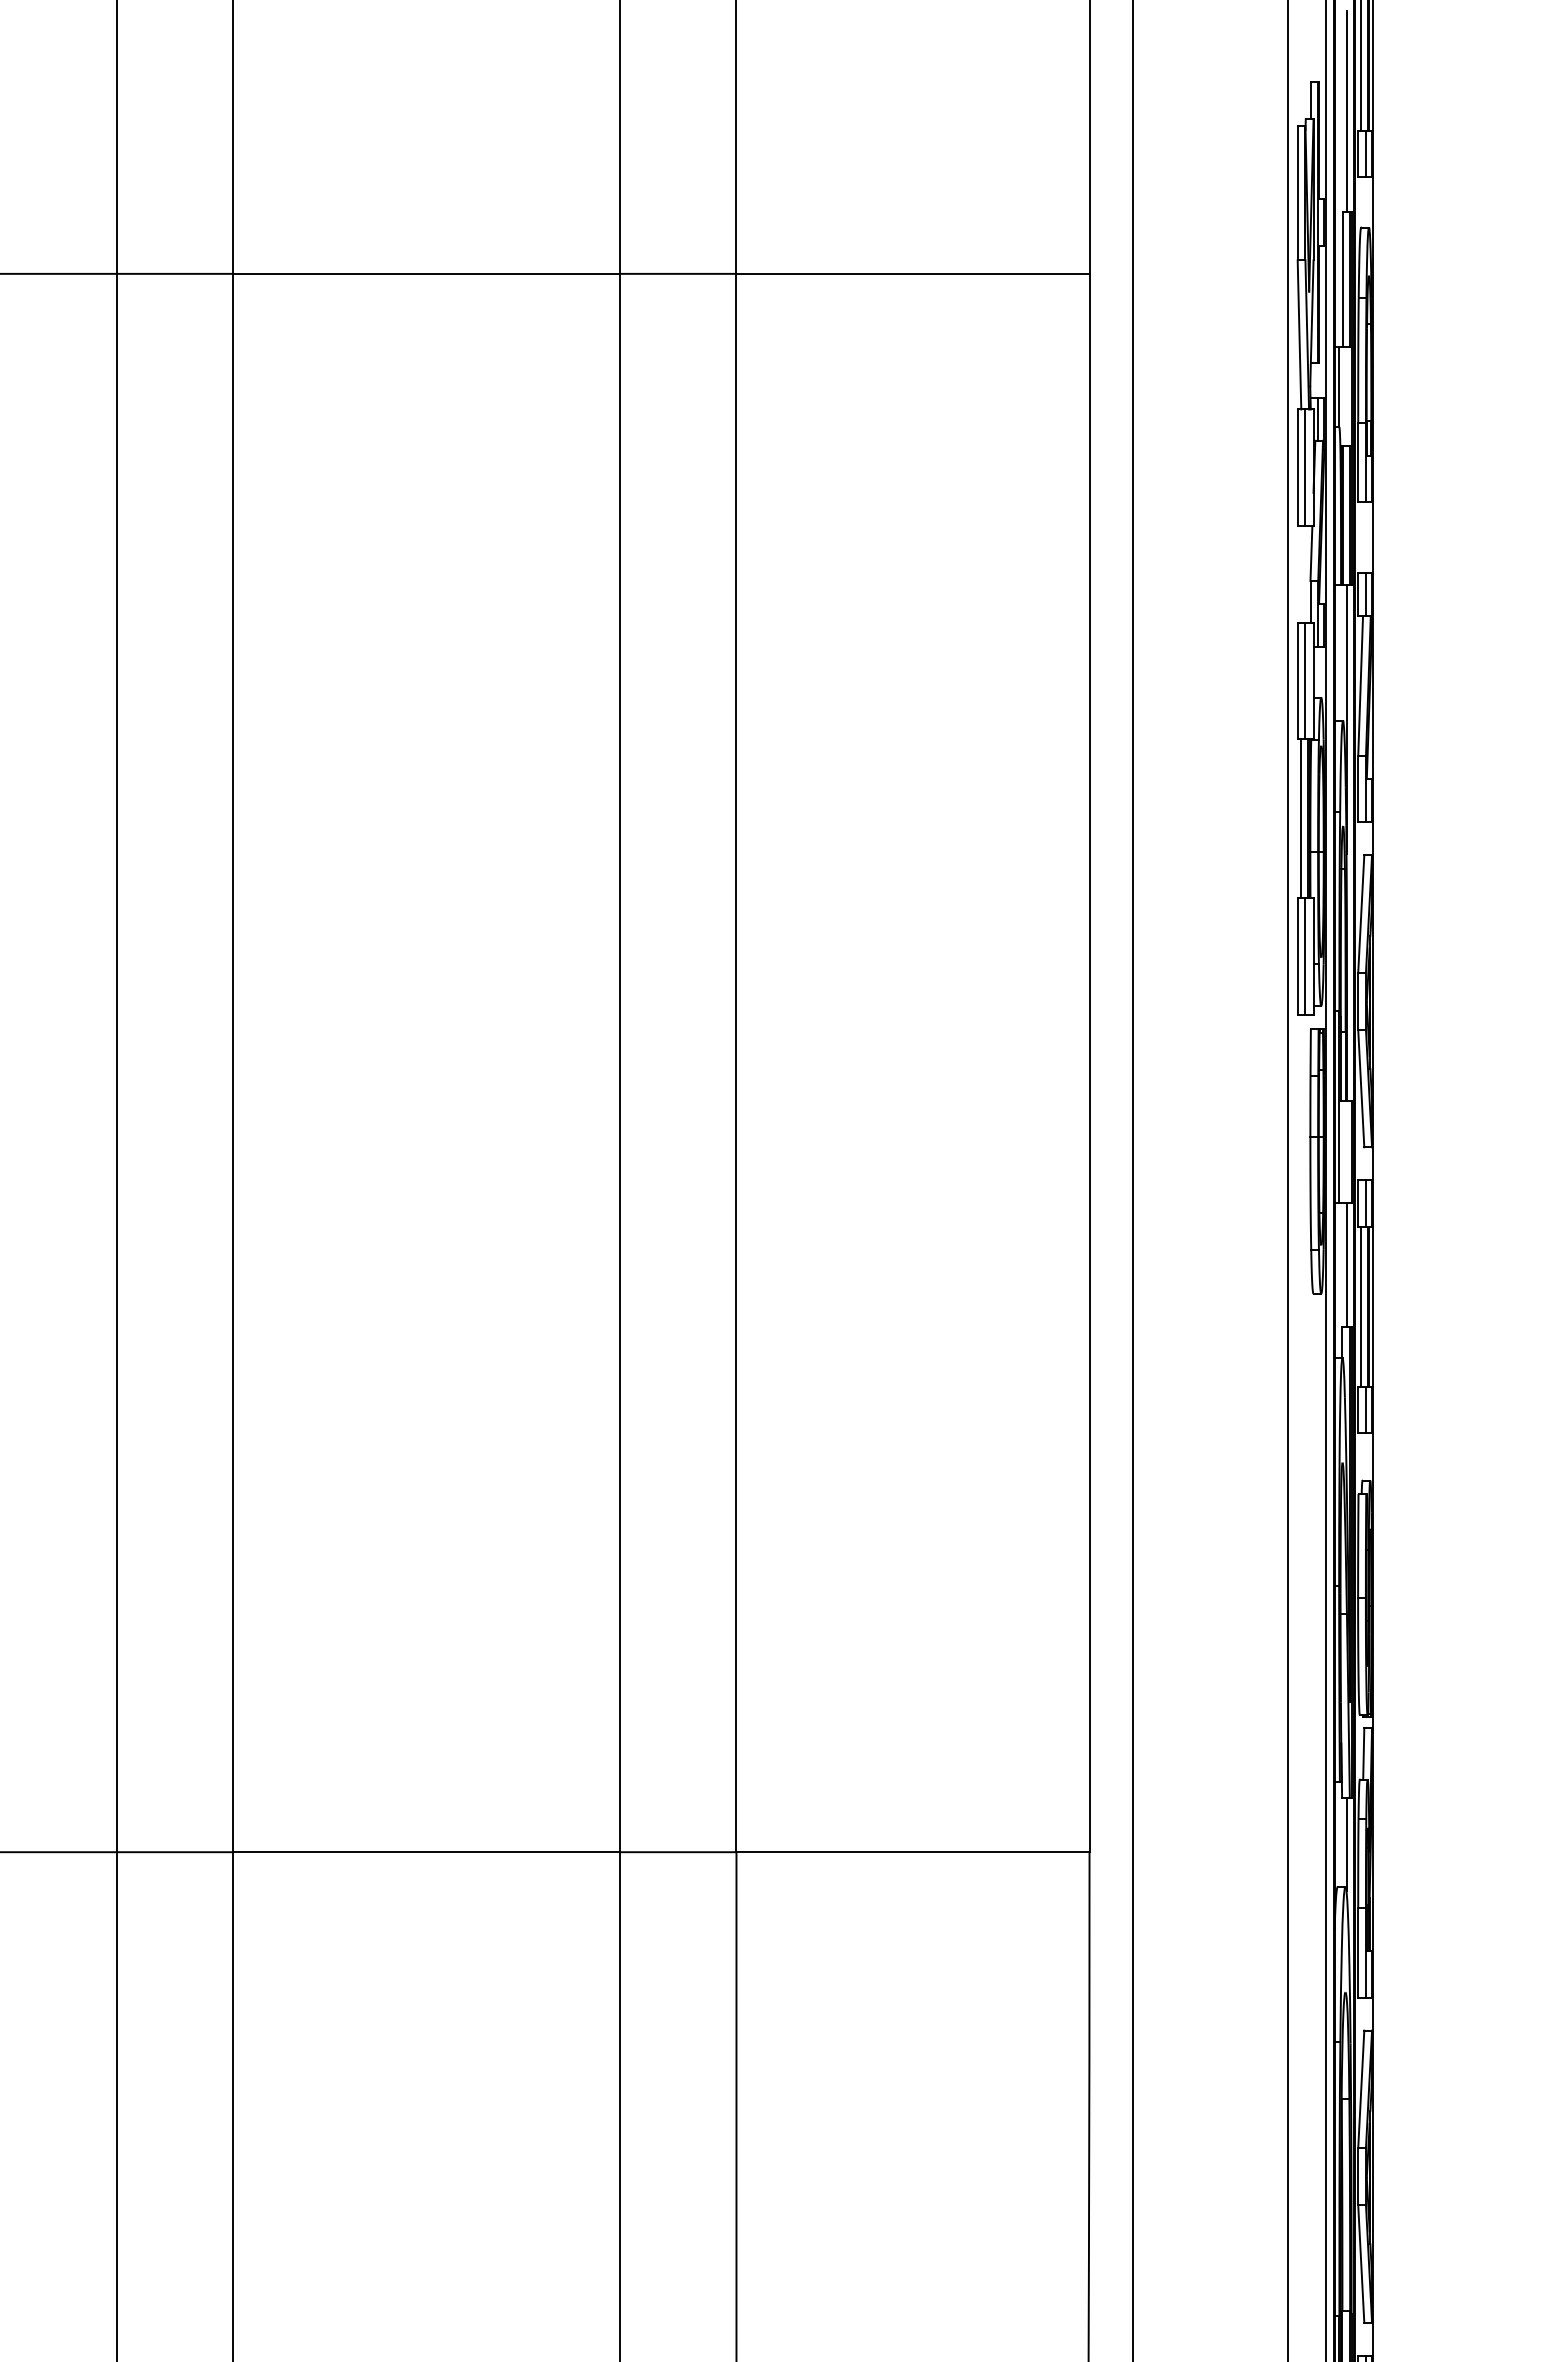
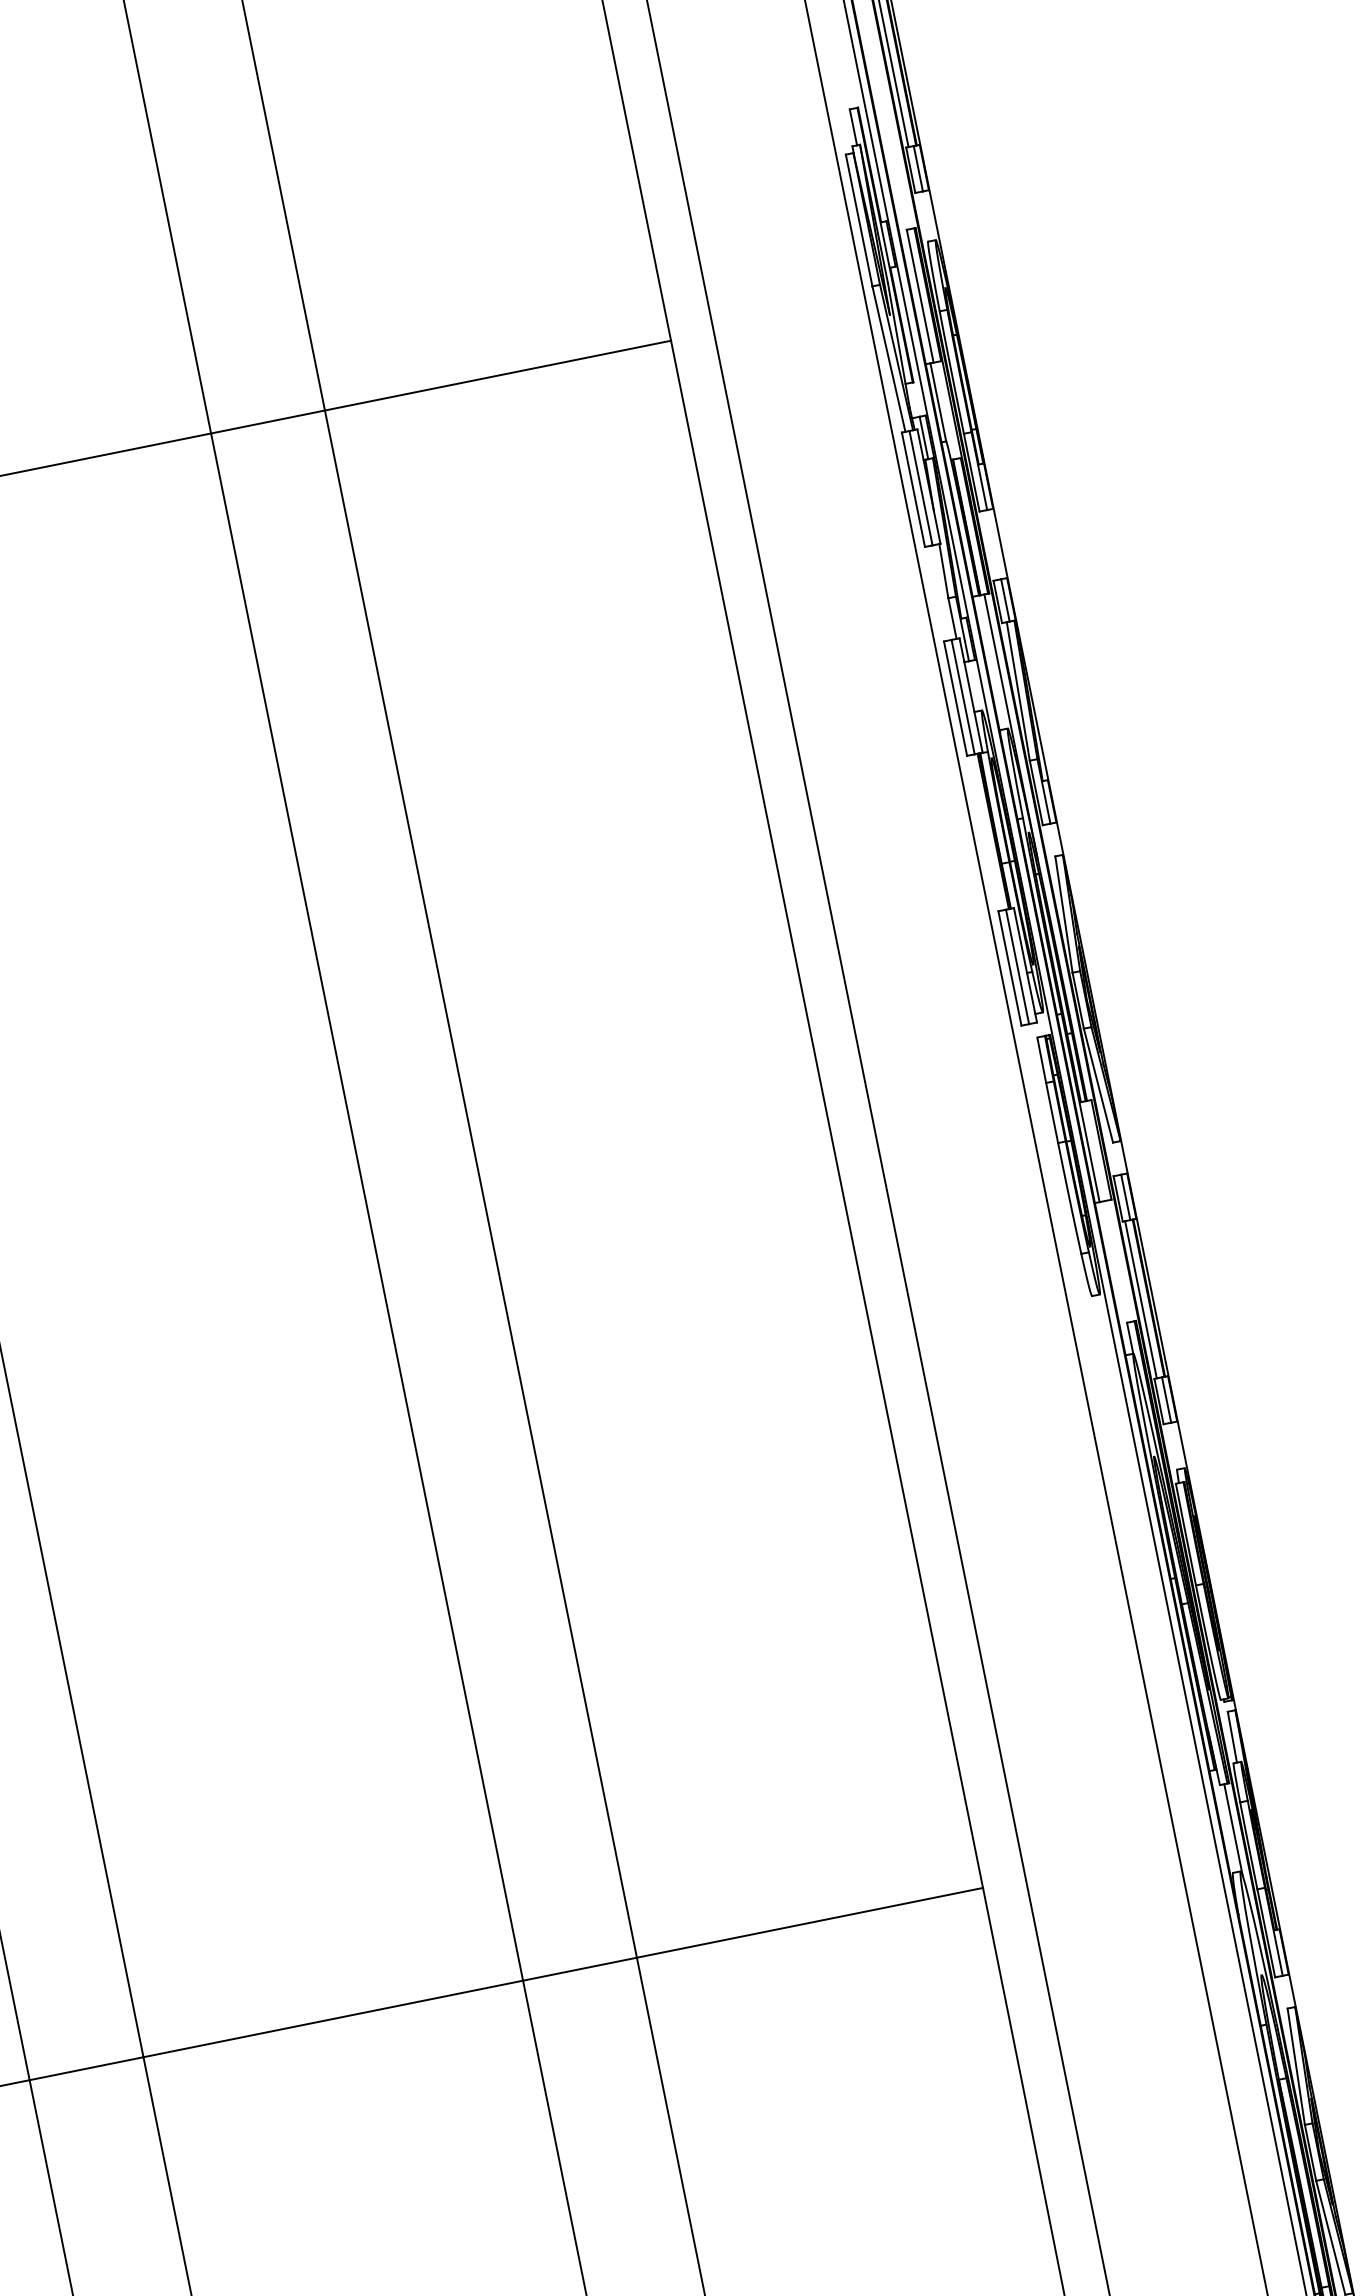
line: (1346, 110) -> (890, 129), removed
line: (1300, 818) -> (985, 832), removed
line: (1346, 1264) -> (1118, 1261), removed

